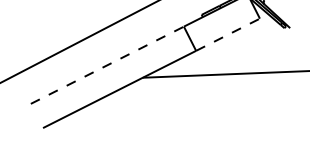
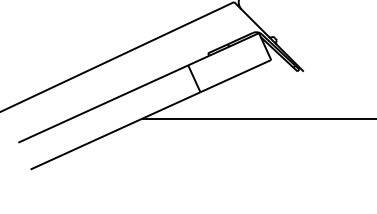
line: (227, 35) -> (235, 76), dashed -> solid
line: (107, 64) -> (103, 103), dashed -> solid

